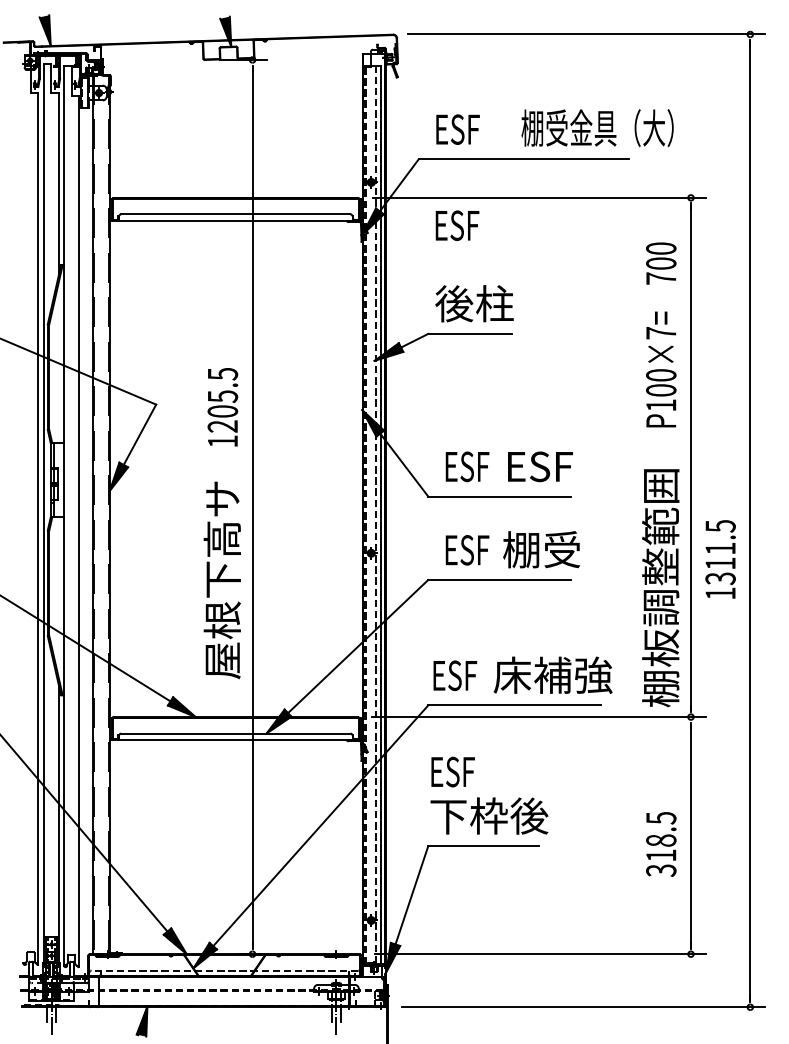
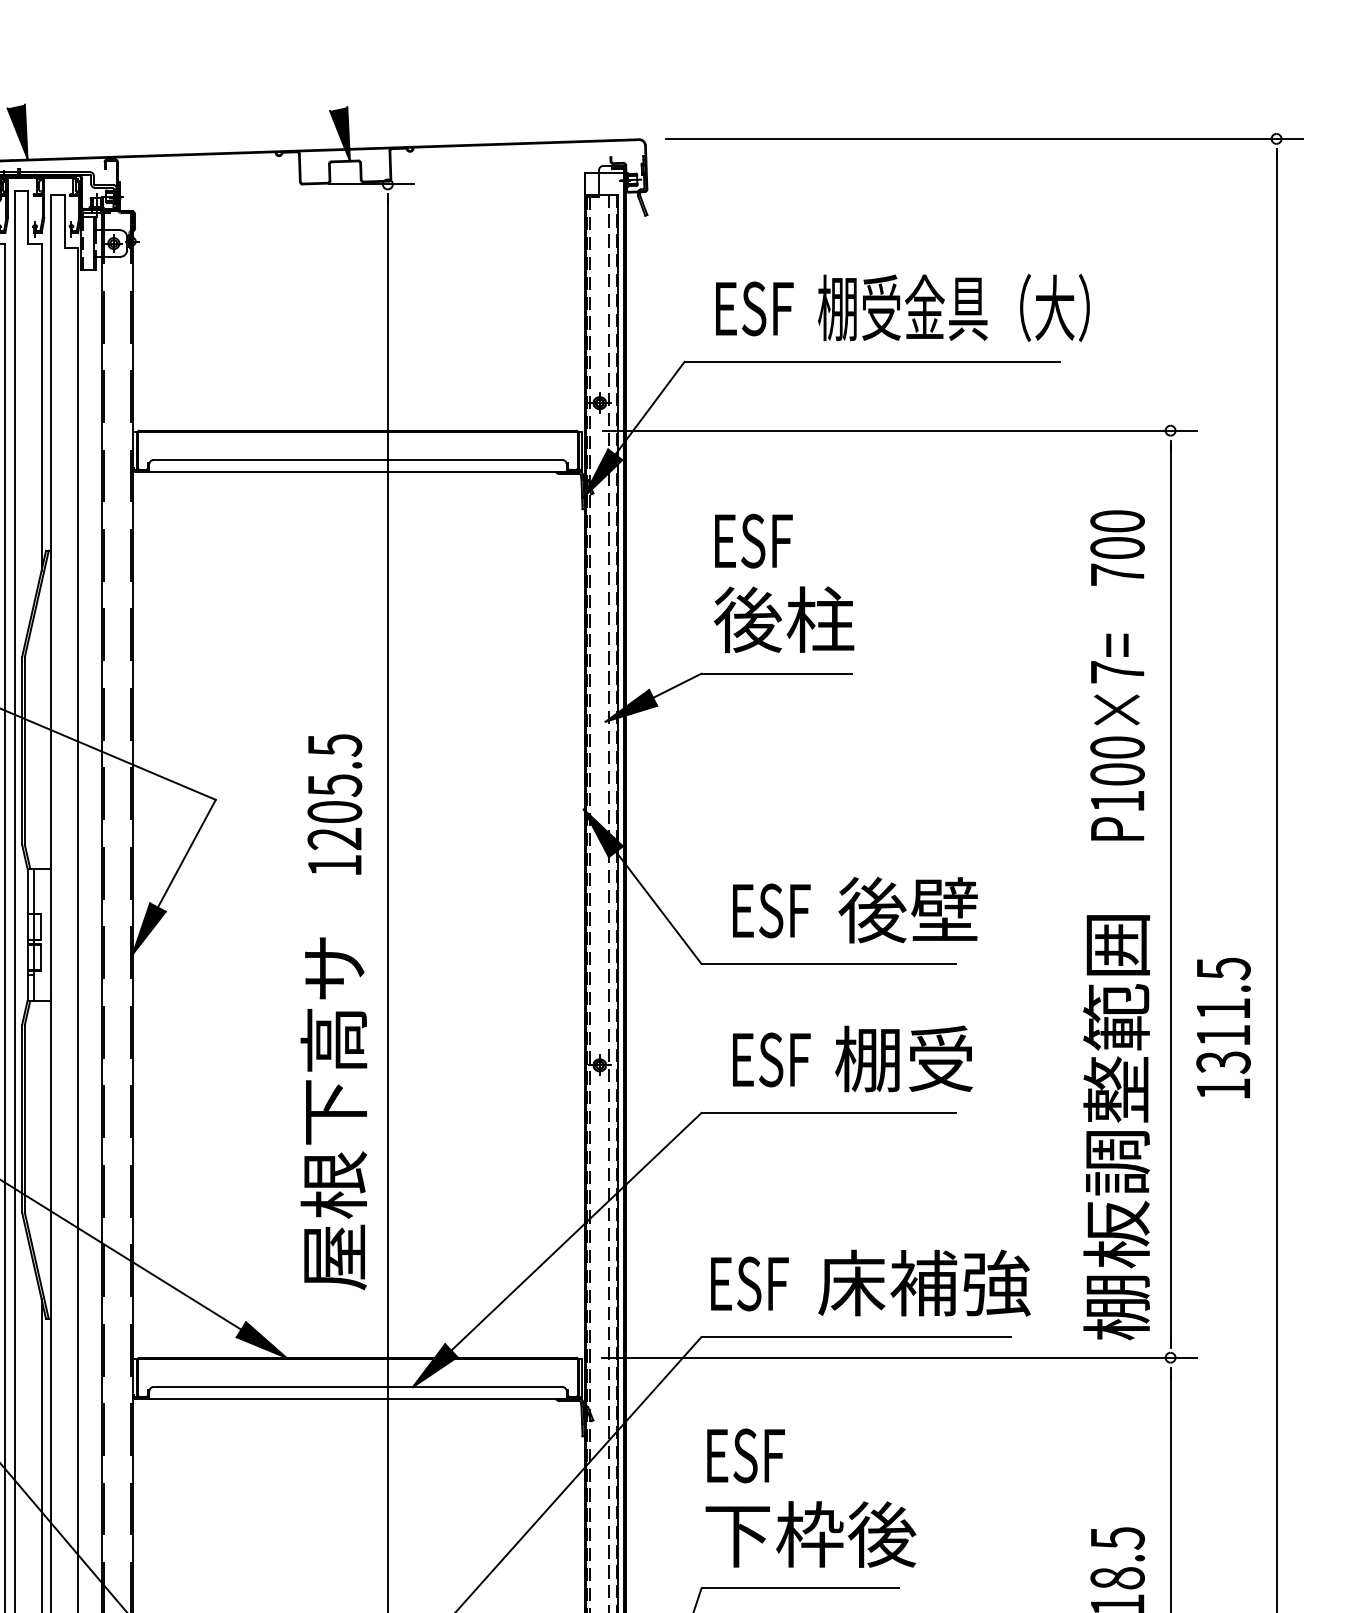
text: (597, 128) -> (953, 308), moved
text: (457, 225) -> (753, 540), moved
text: (543, 466) -> (907, 910), ESF -> 後壁
text: (720, 559) -> (1223, 1028), moved

